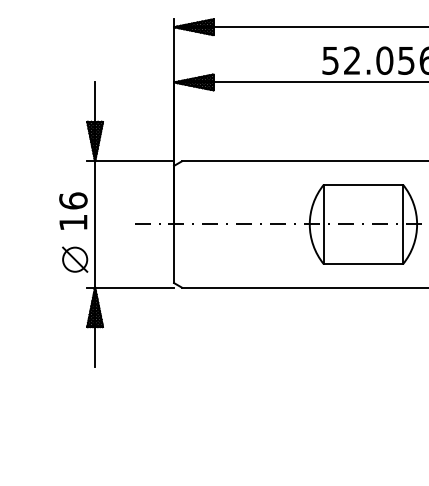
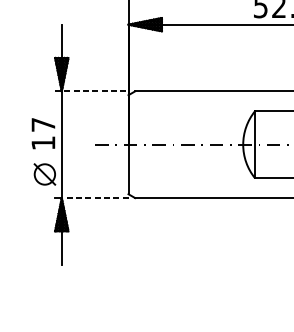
line: (131, 161) -> (92, 91), solid -> dashed
text: (73, 200) -> (43, 124), 16 -> 17
line: (134, 287) -> (95, 197), solid -> dashed

